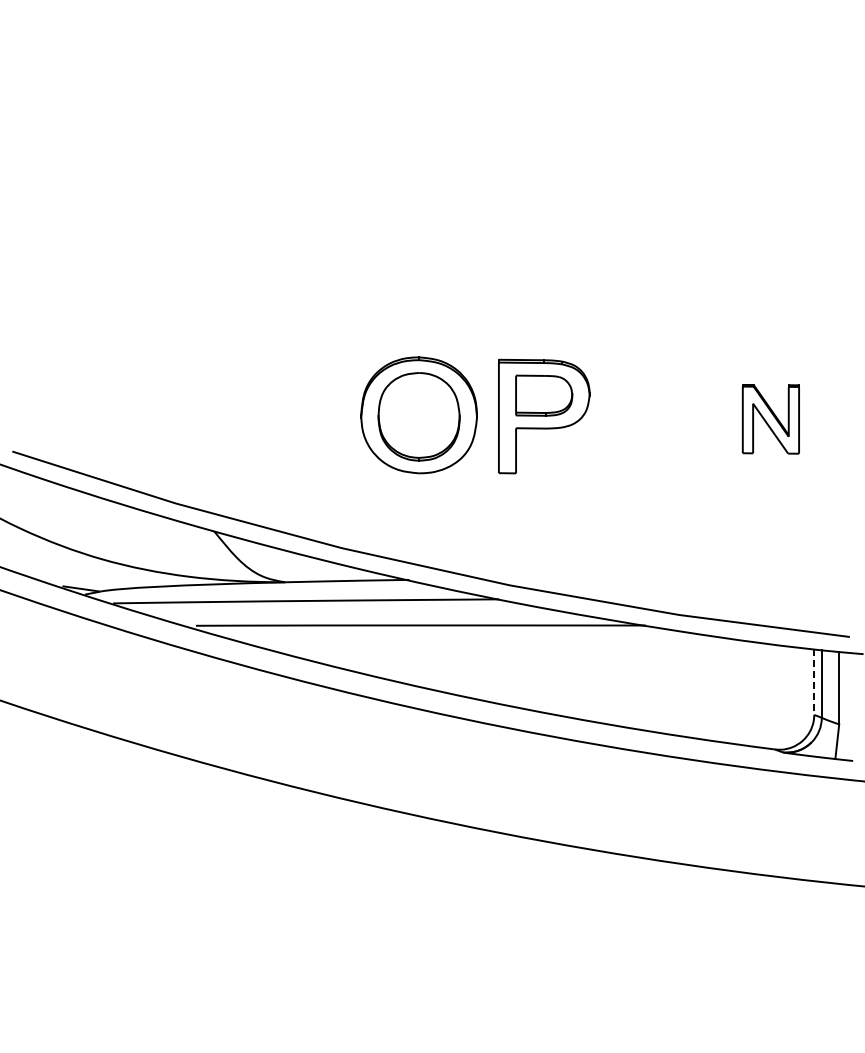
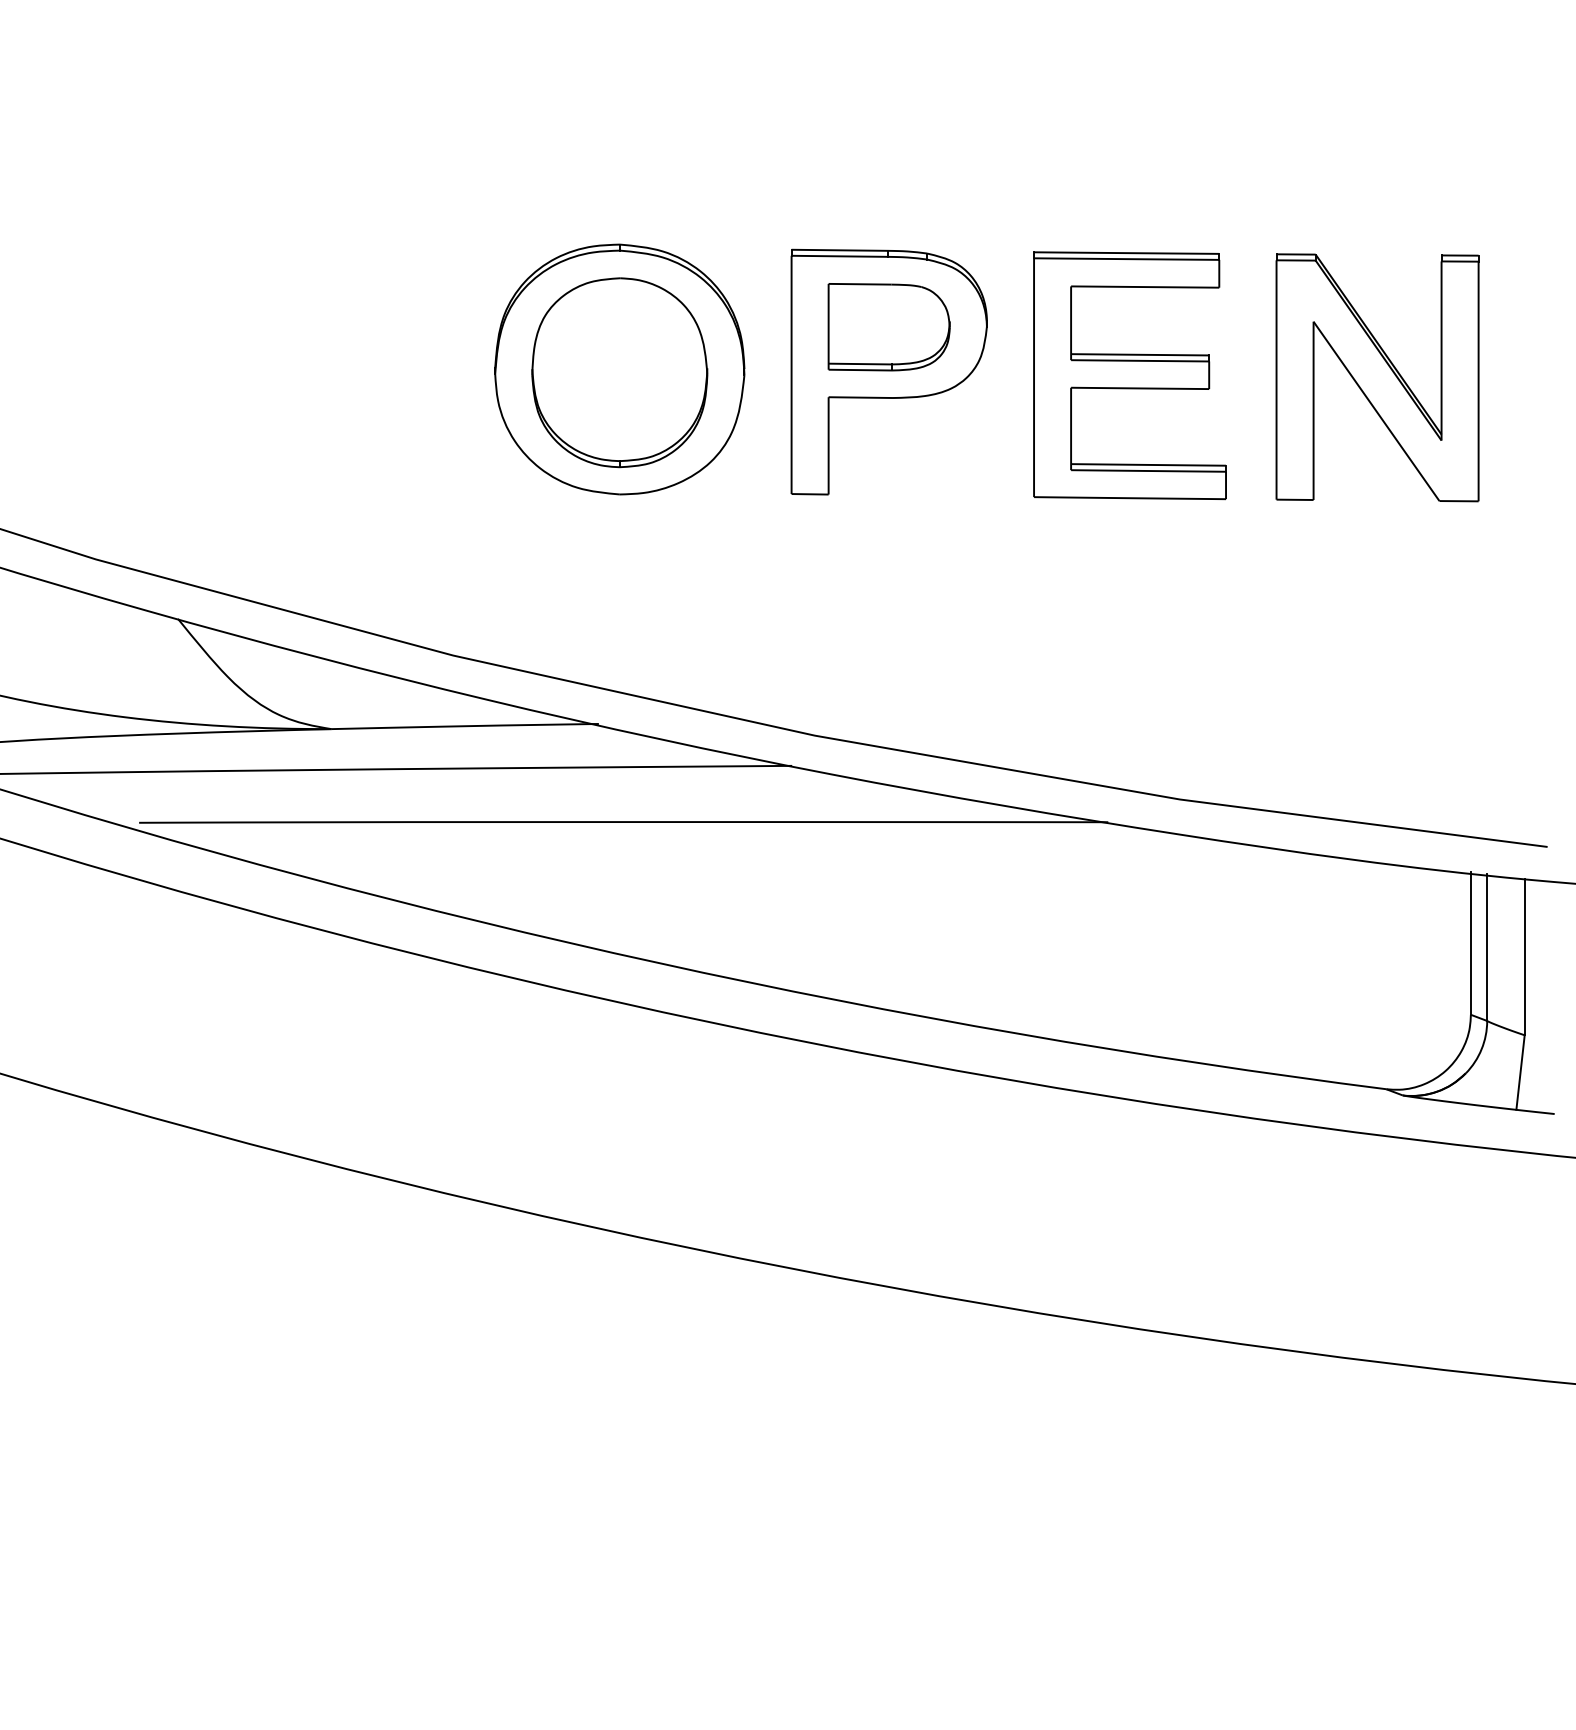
part: (655, 418) -> (1128, 376), added
part: (770, 419) -> (1376, 378), size x1.67
line: (814, 682) -> (1471, 944), dashed -> solid

